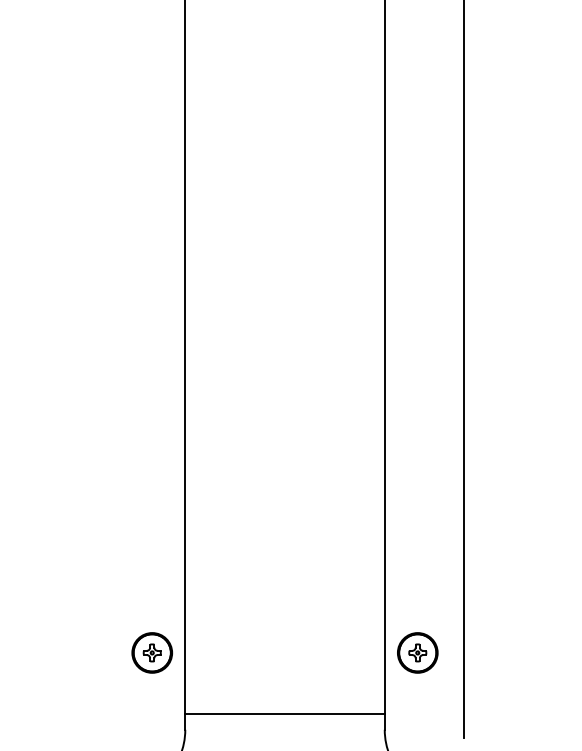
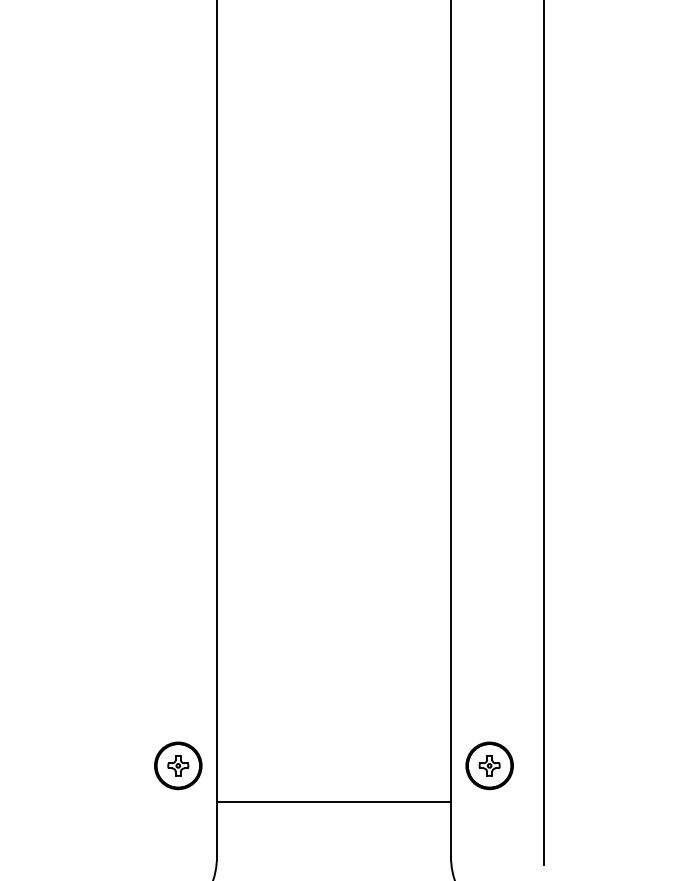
line: (284, 714) -> (333, 801), moved

